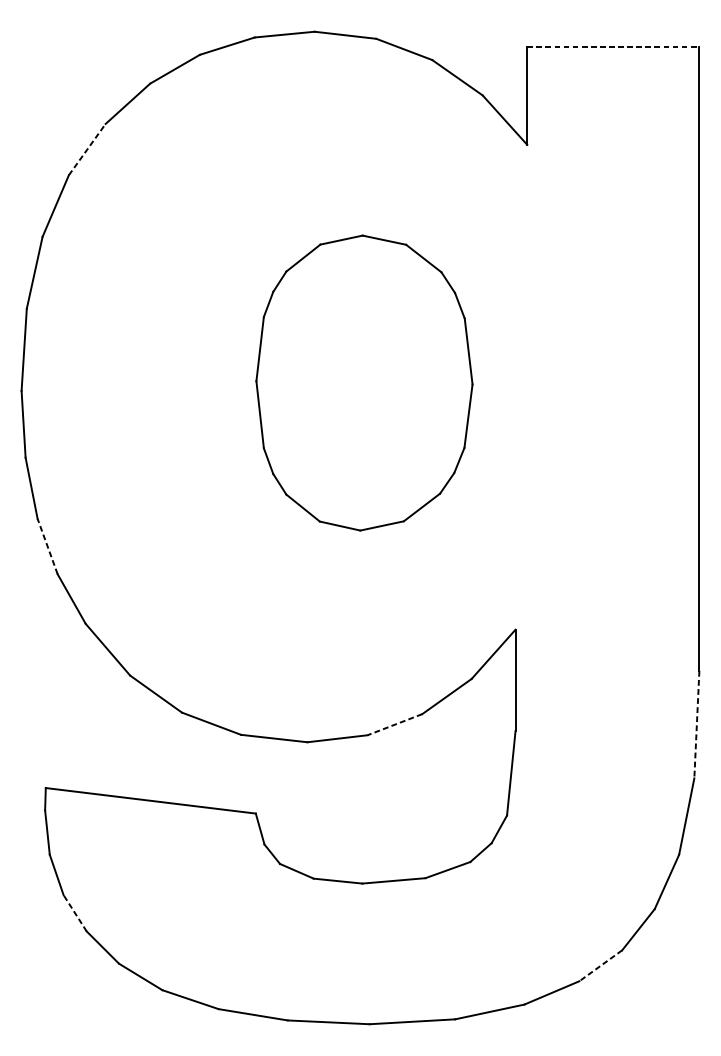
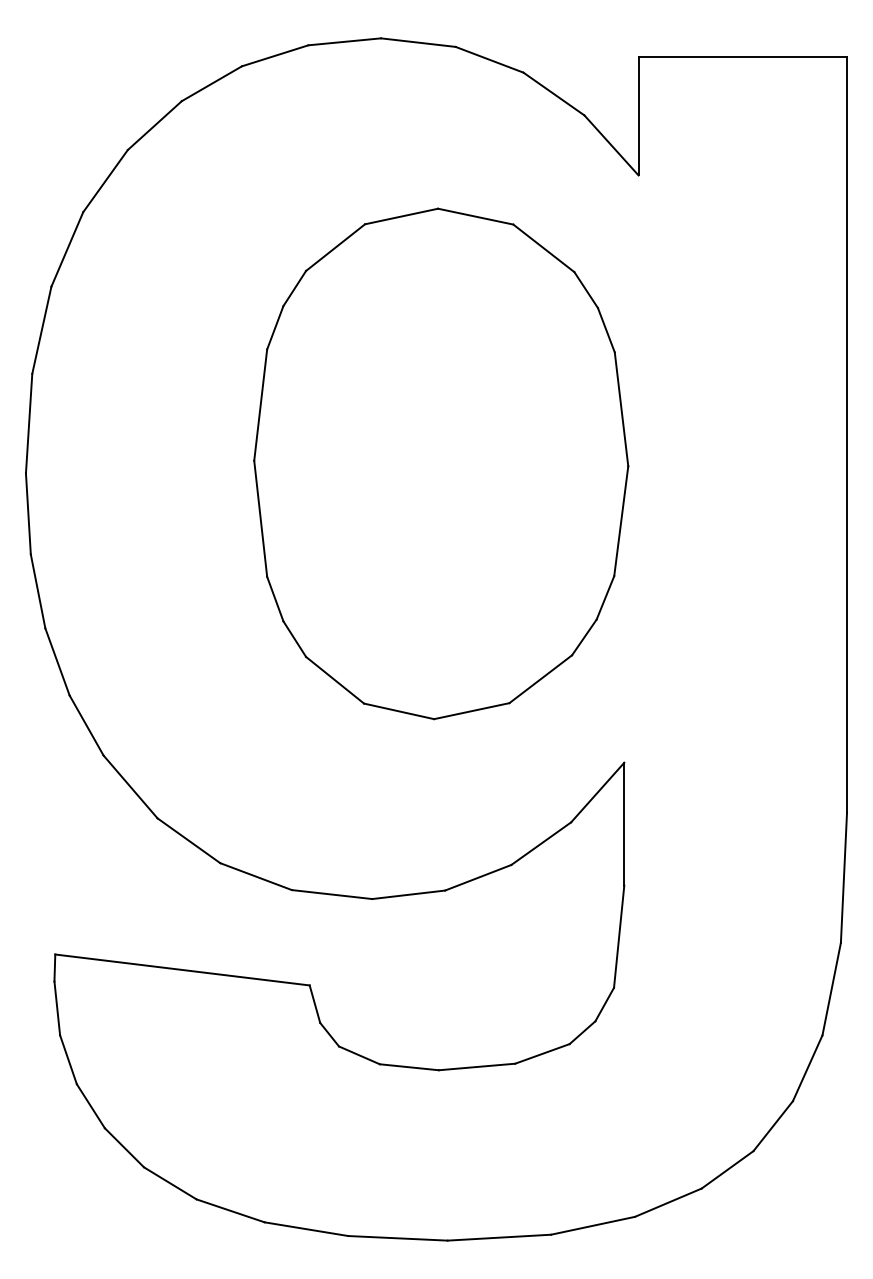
line: (613, 47) -> (743, 57), dashed -> solid
line: (87, 149) -> (105, 180), dashed -> solid
part: (364, 382) -> (441, 463), size x1.43
line: (47, 546) -> (57, 661), dashed -> solid
line: (395, 724) -> (478, 877), dashed -> solid
line: (696, 725) -> (843, 878), dashed -> solid
line: (74, 912) -> (90, 1105), dashed -> solid
line: (600, 965) -> (727, 1169), dashed -> solid

